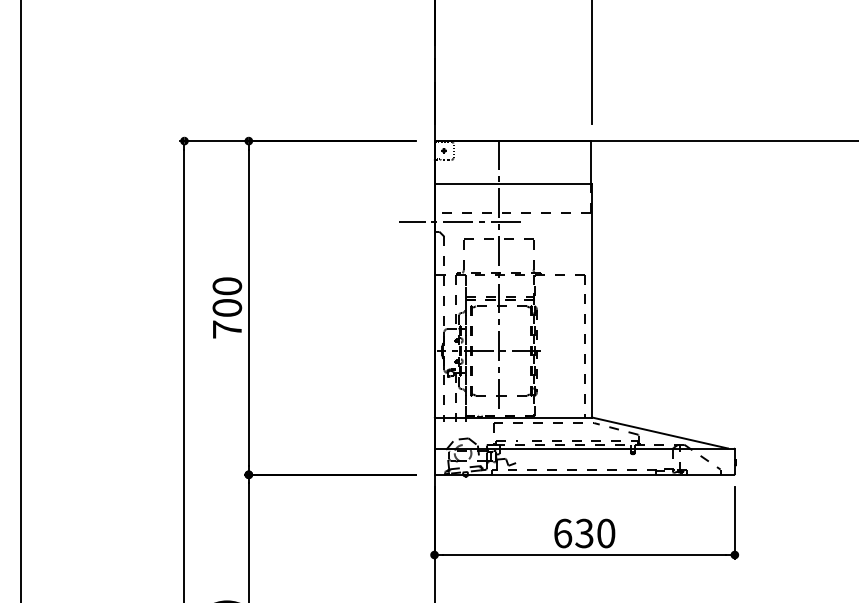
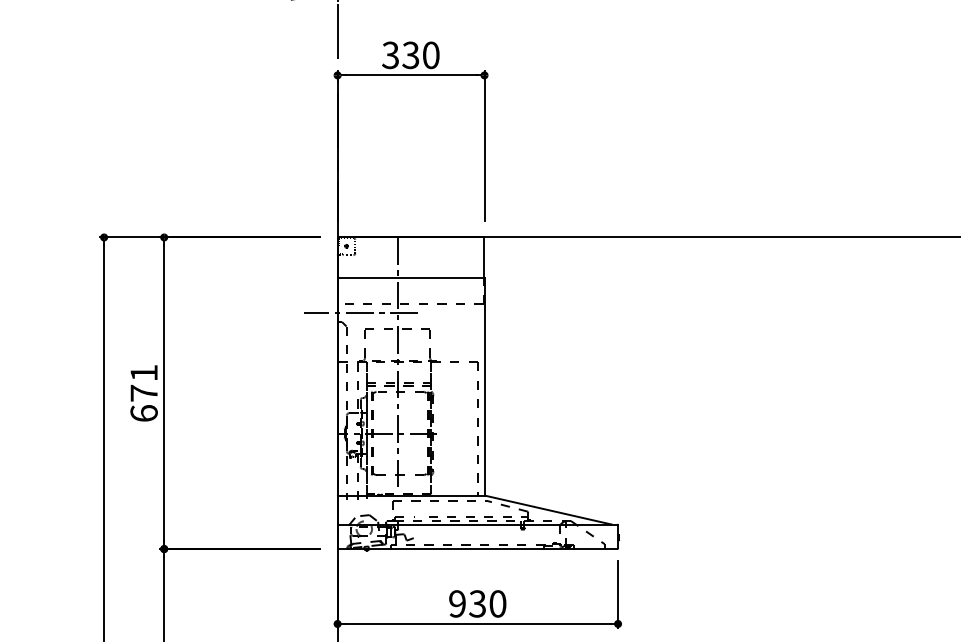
text: (226, 307) -> (143, 392), 700 -> 671
text: (562, 533) -> (457, 603), 630 -> 930

